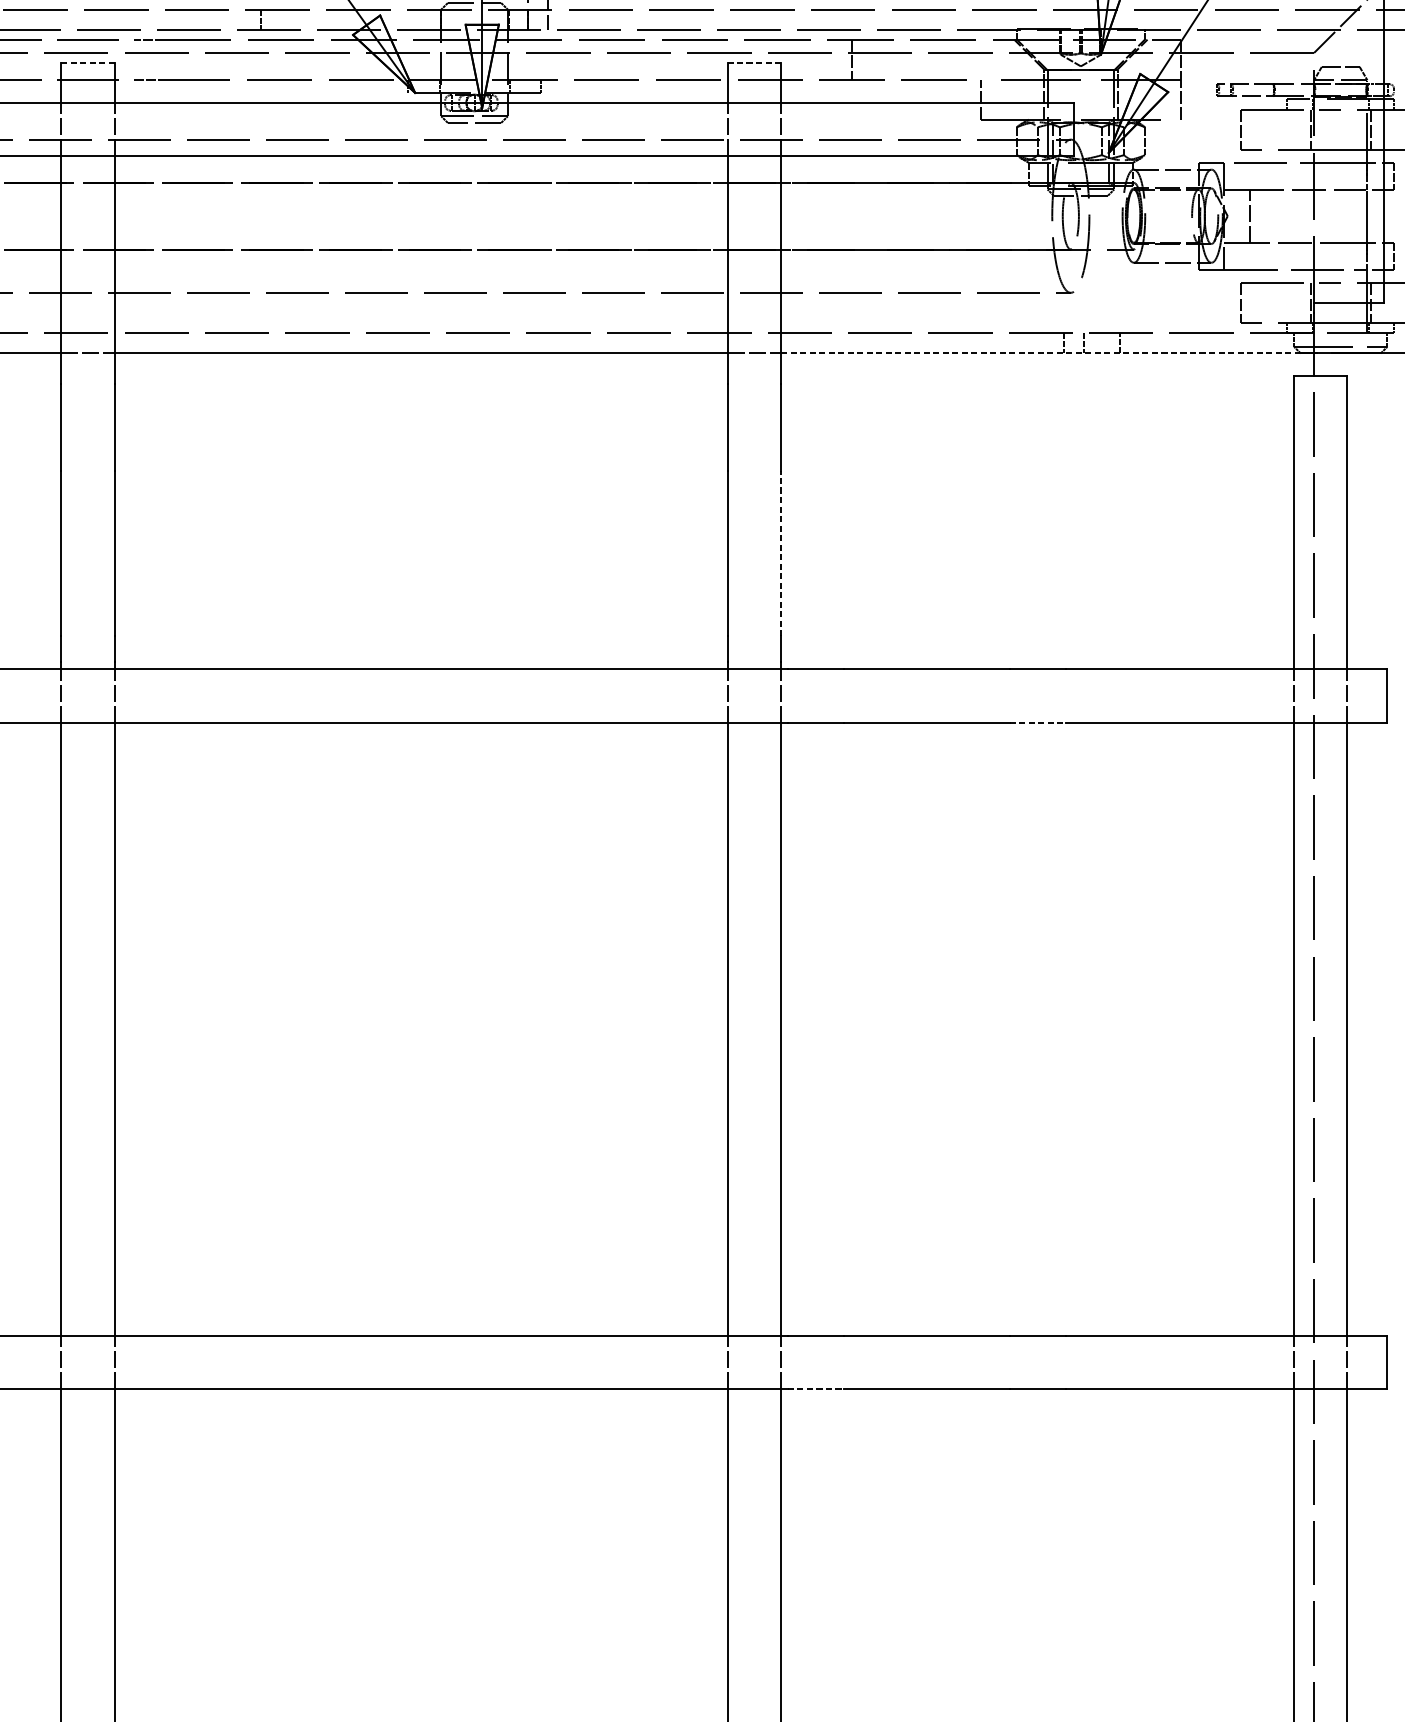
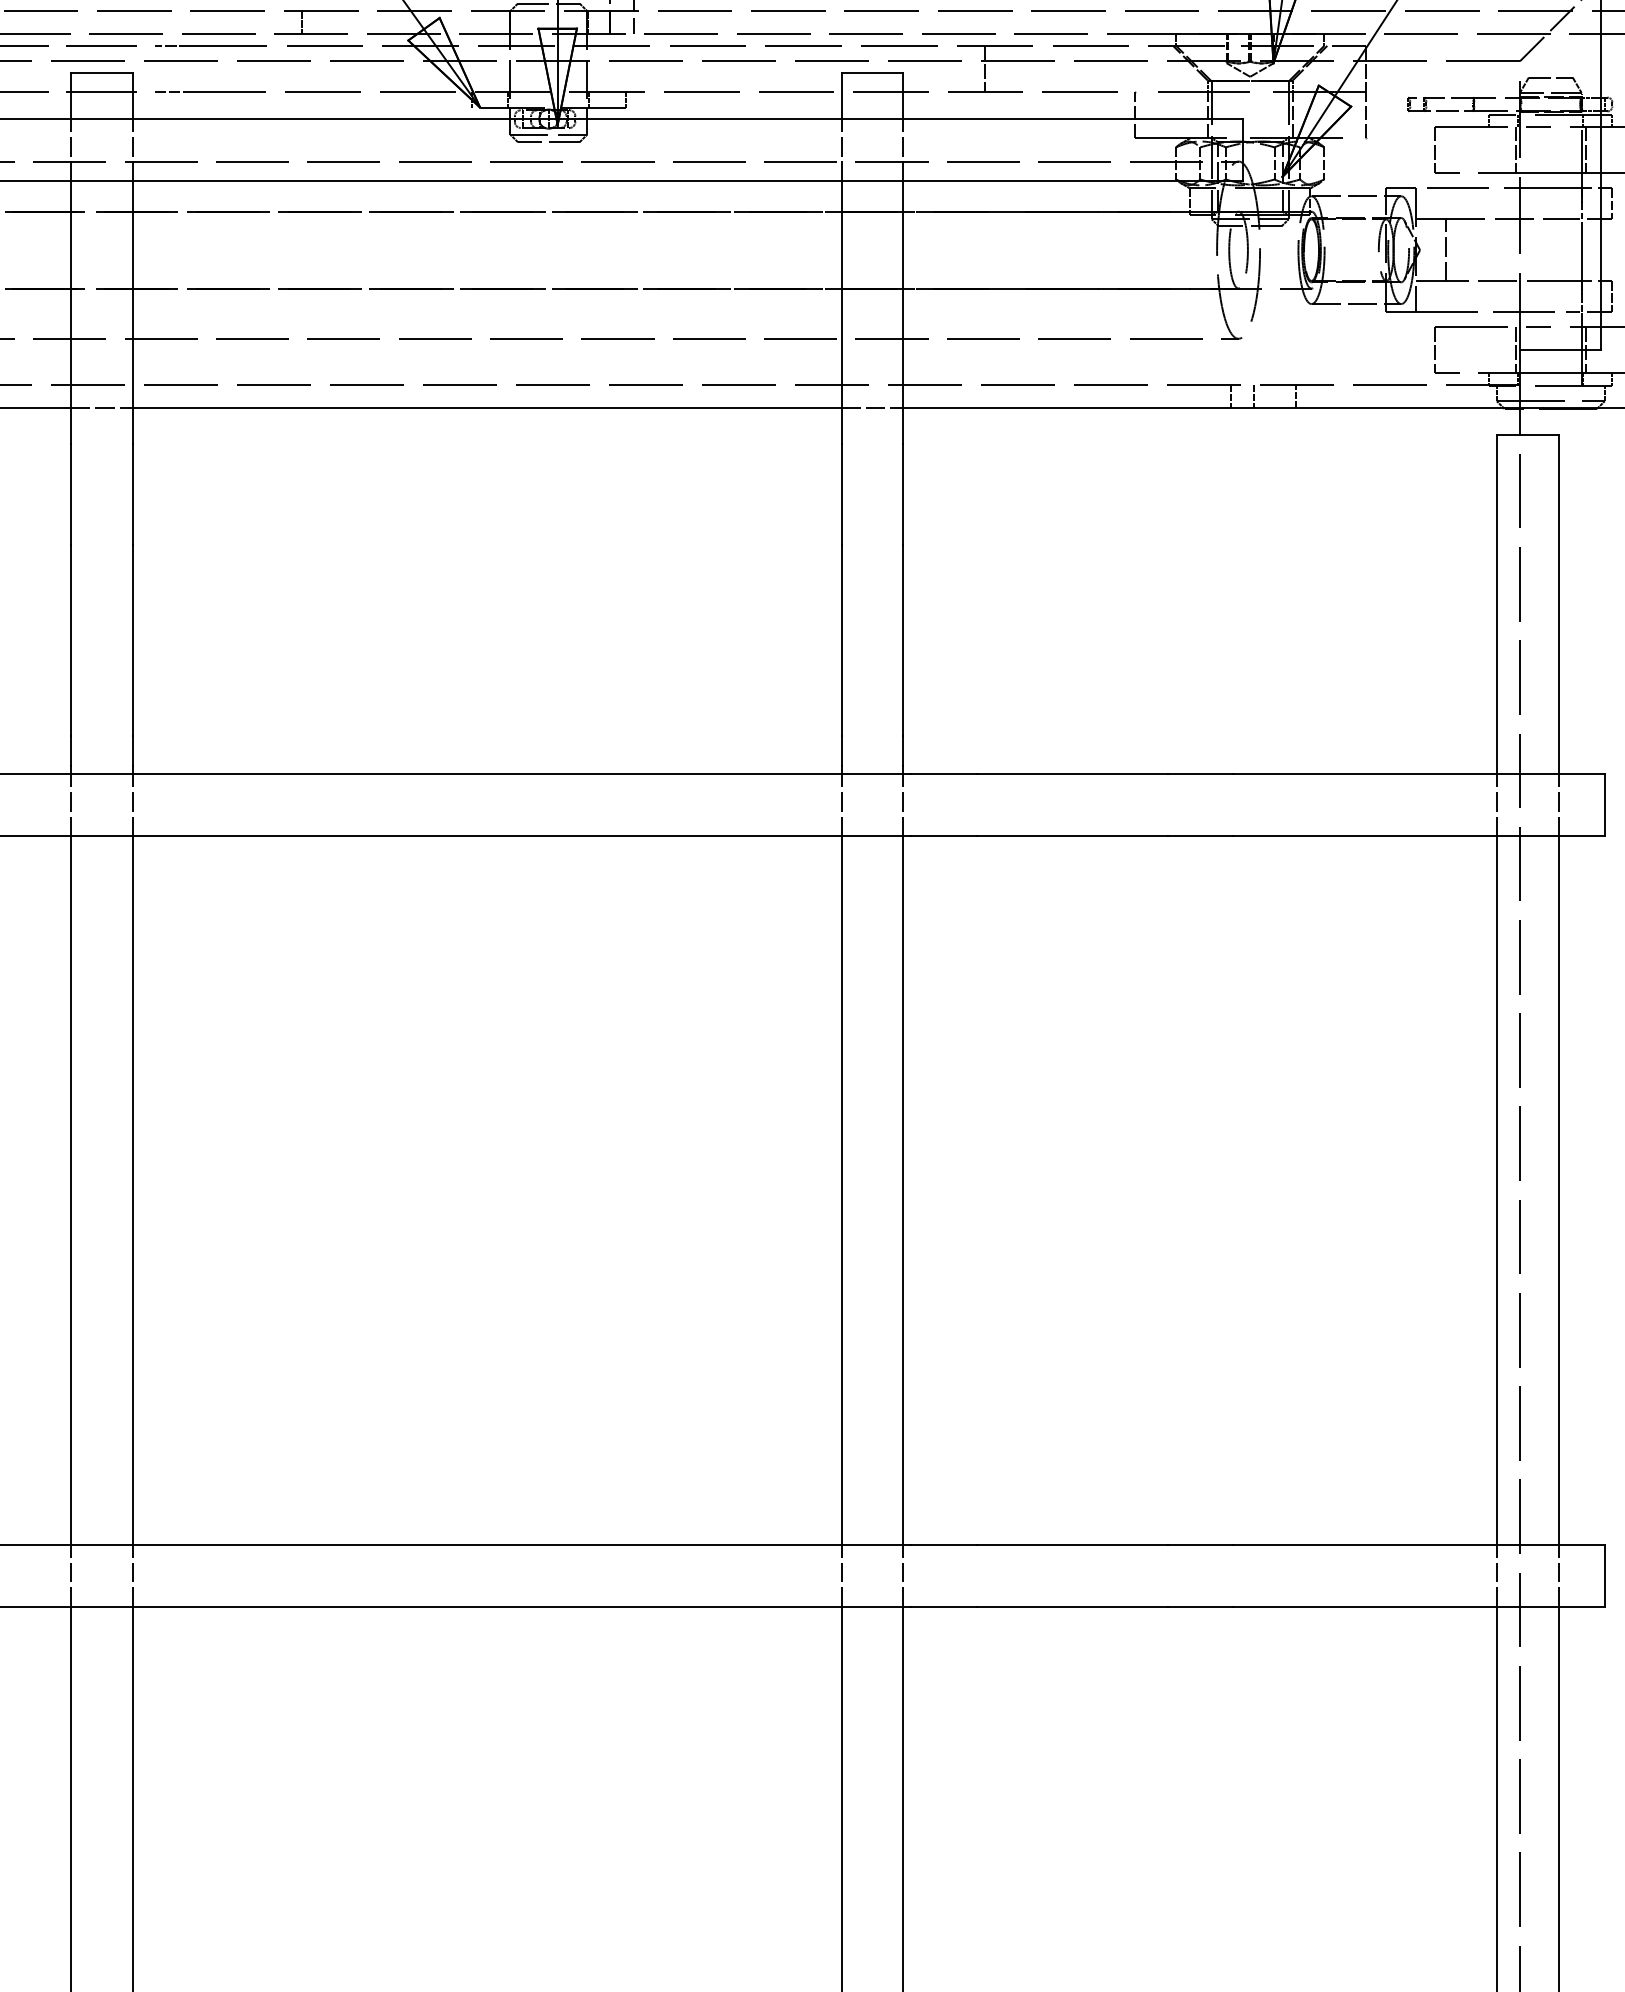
line: (87, 62) -> (101, 72), dashed -> solid
line: (754, 62) -> (872, 72), dashed -> solid
line: (1042, 353) -> (1205, 408), dashed -> solid
line: (781, 553) -> (903, 640), dashed -> solid
line: (1037, 722) -> (1200, 835), dashed -> solid
line: (816, 1388) -> (944, 1606), dashed -> solid

